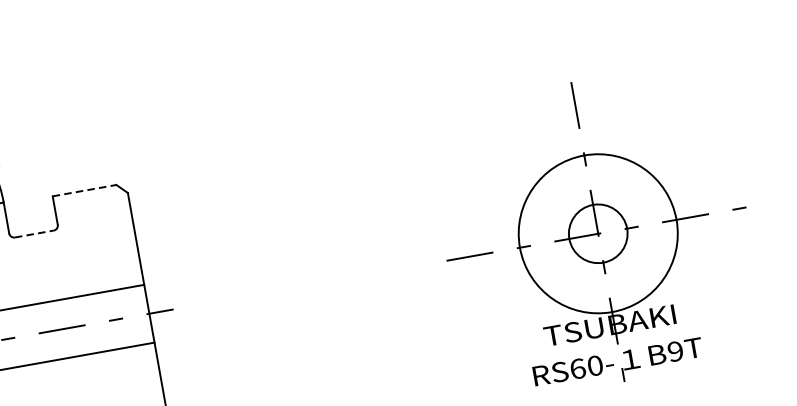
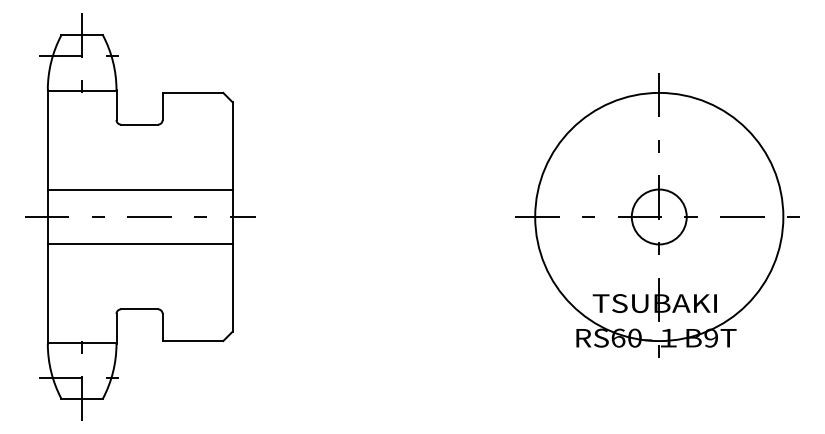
line: (85, 190) -> (193, 92), dashed -> solid
line: (35, 233) -> (140, 124), dashed -> solid
circle: (598, 233) -> (659, 216), size x1.67

